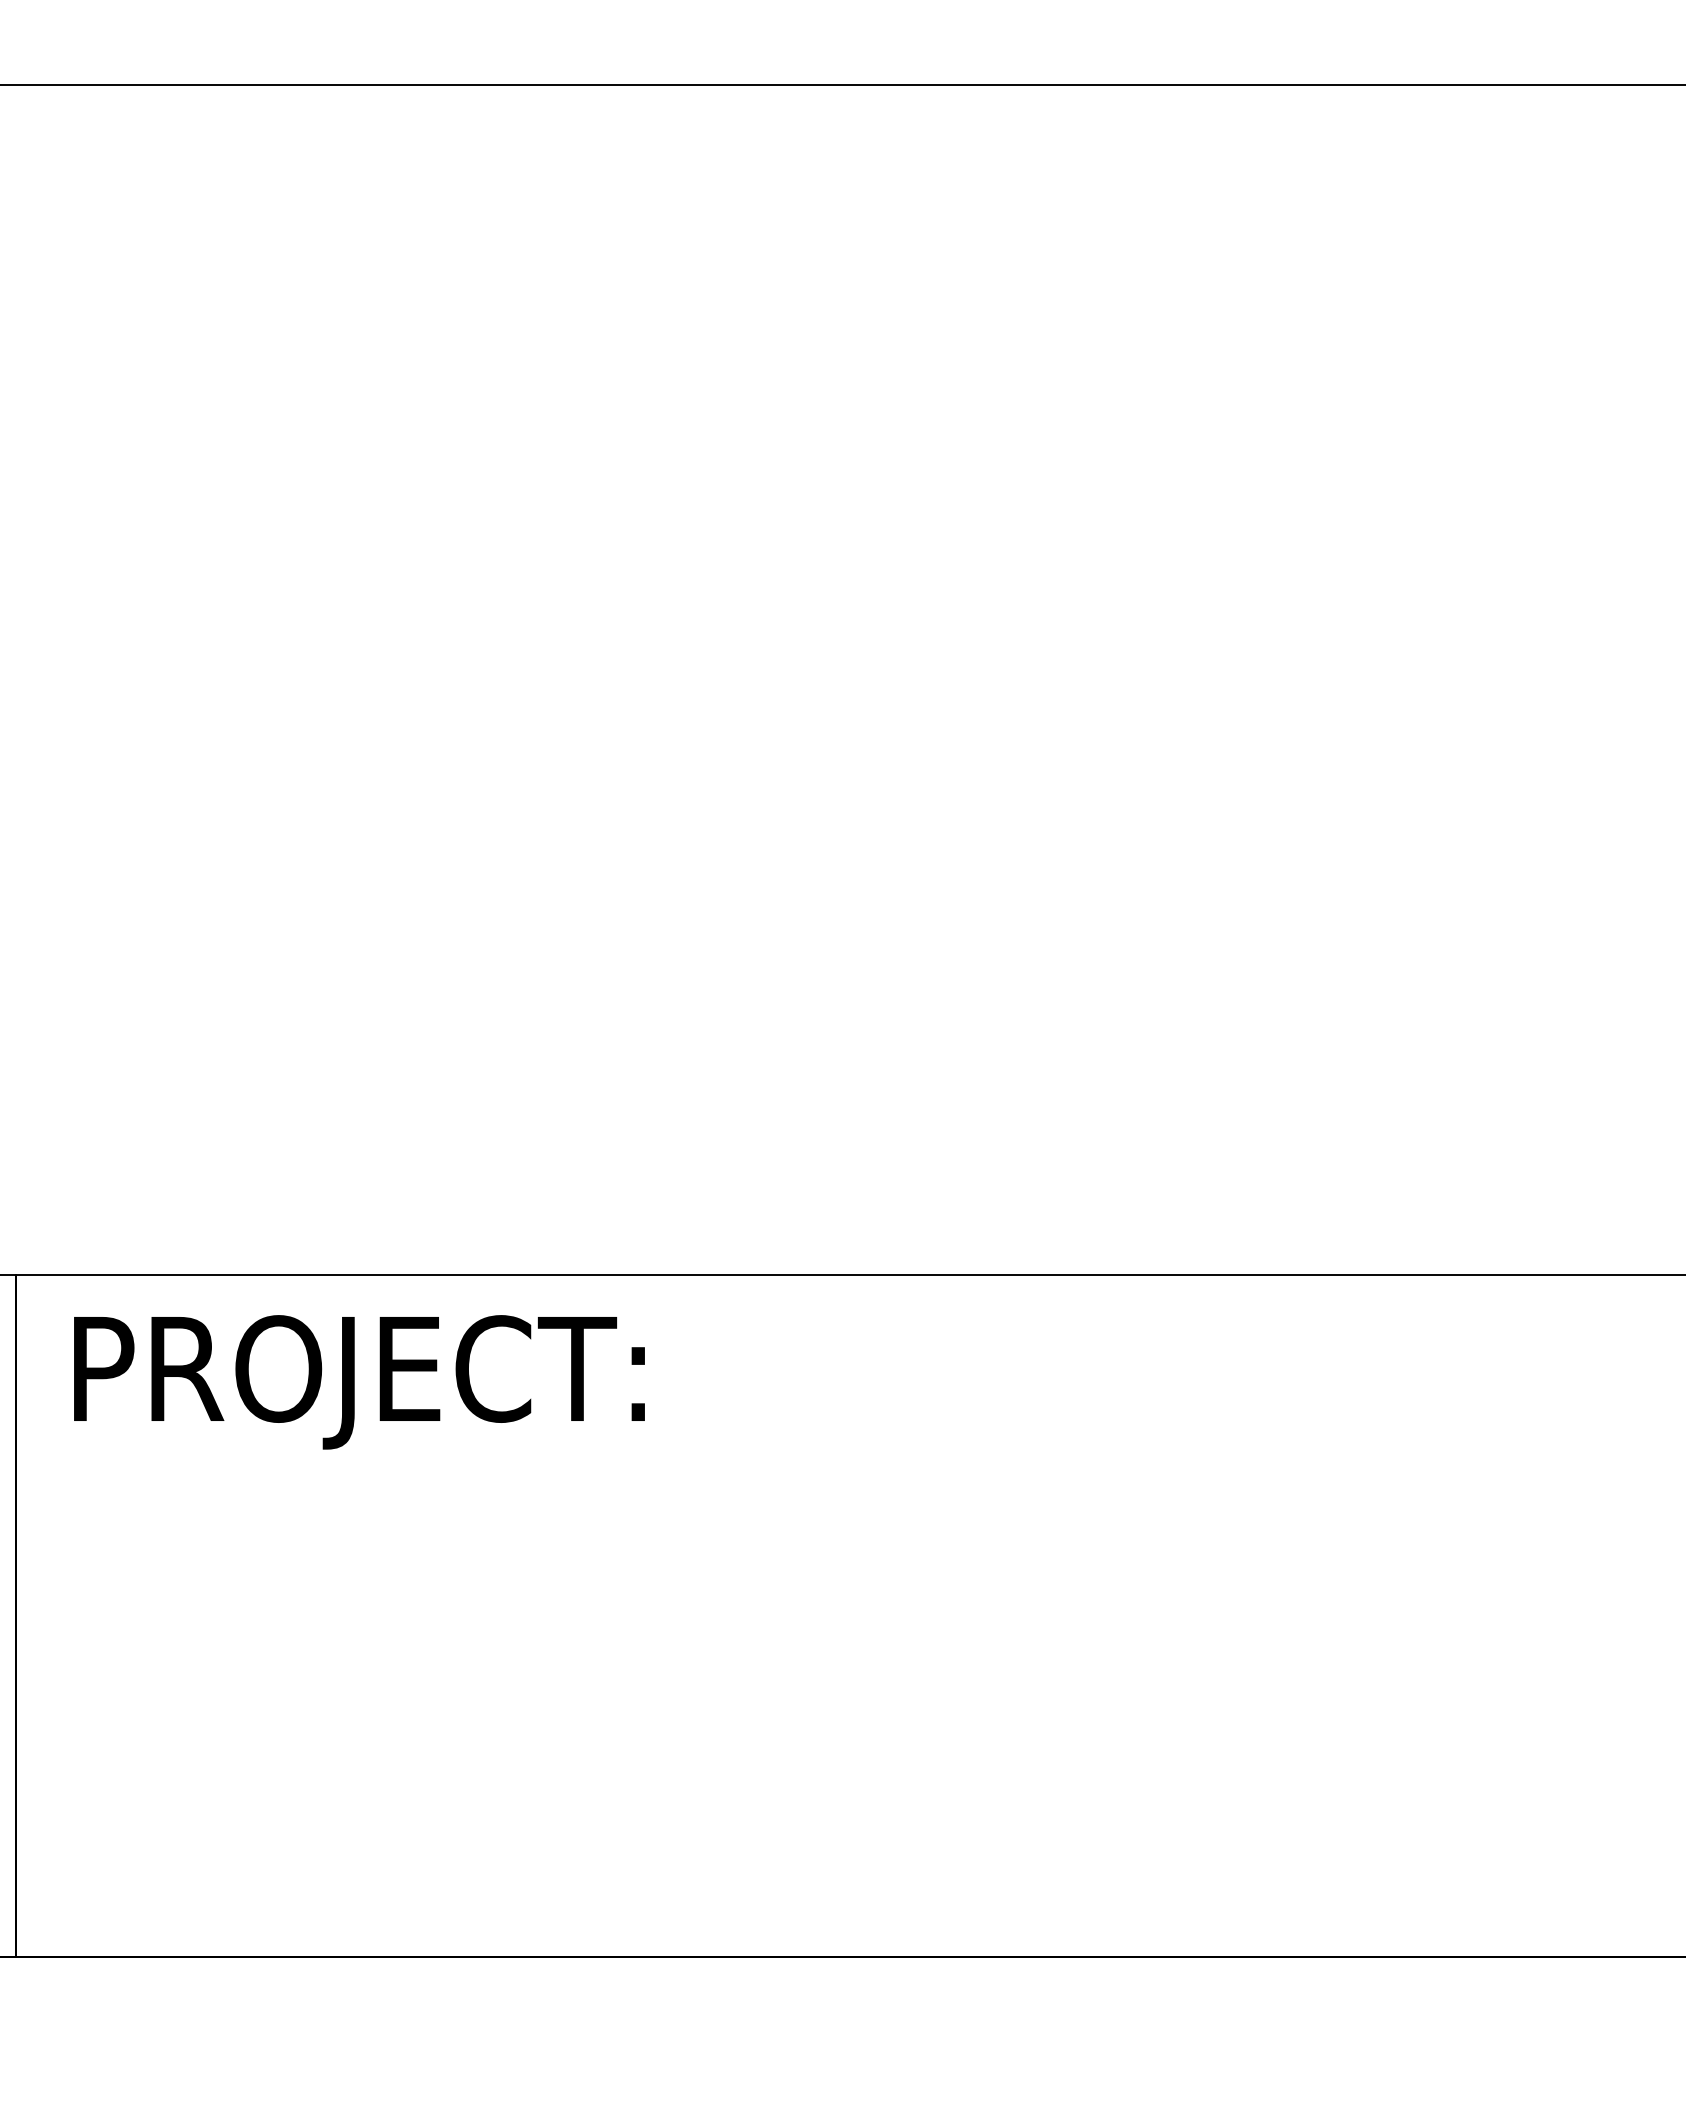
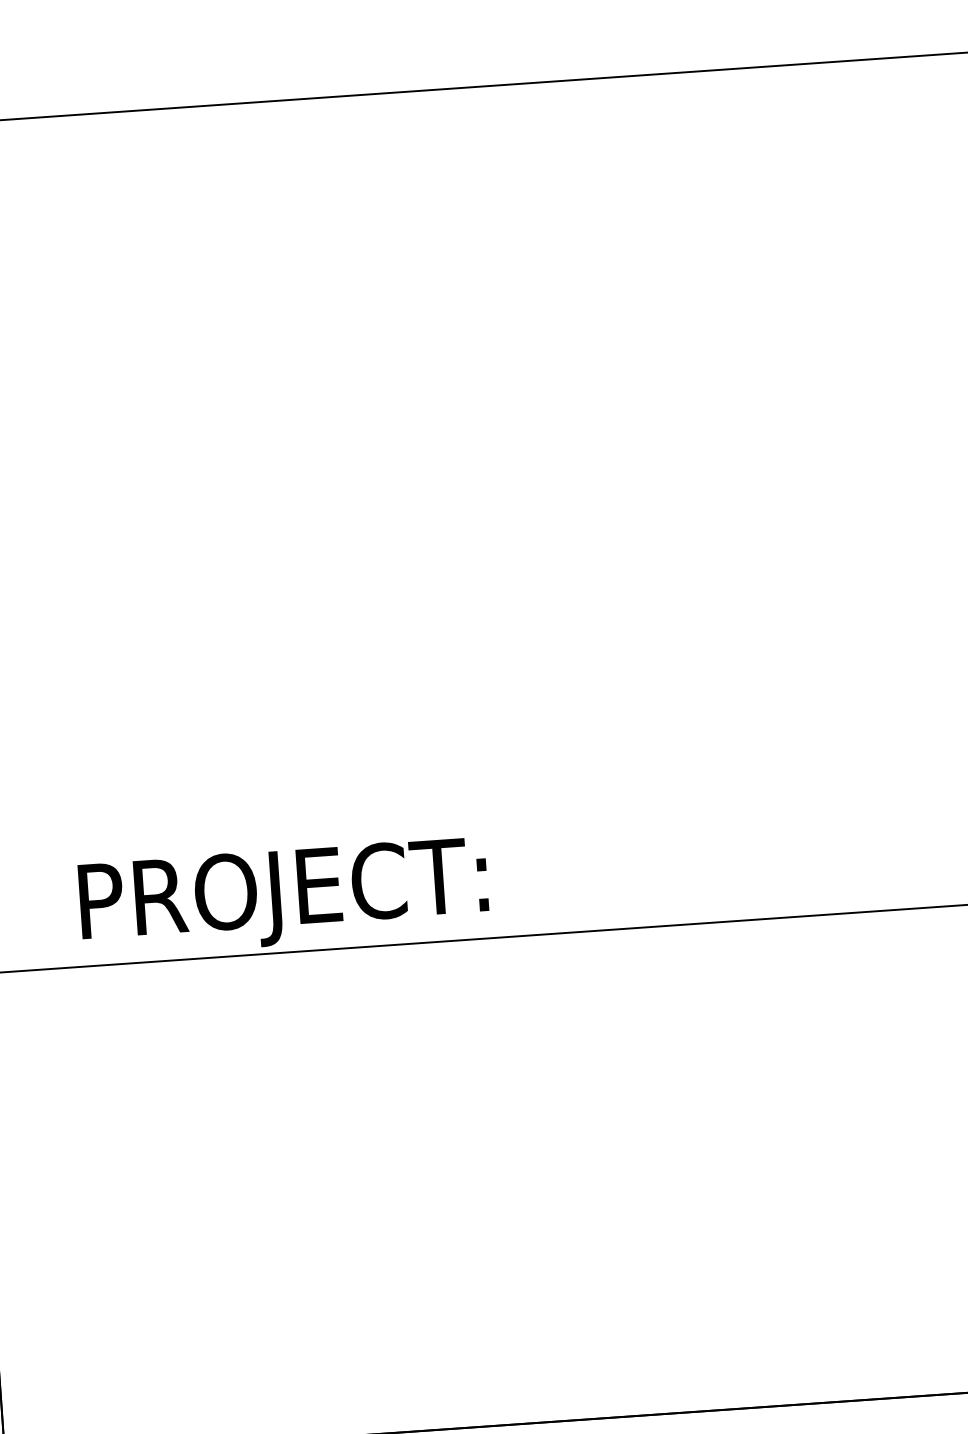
text: (359, 1382) -> (284, 897), moved

